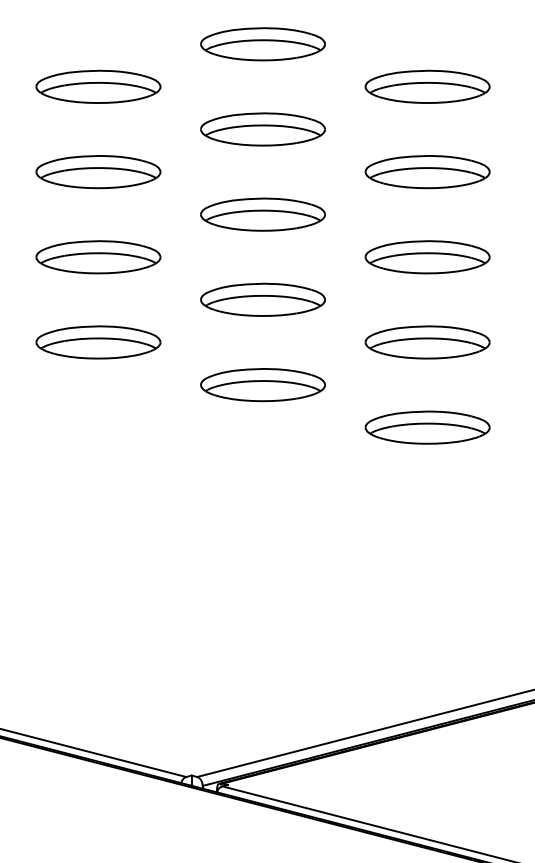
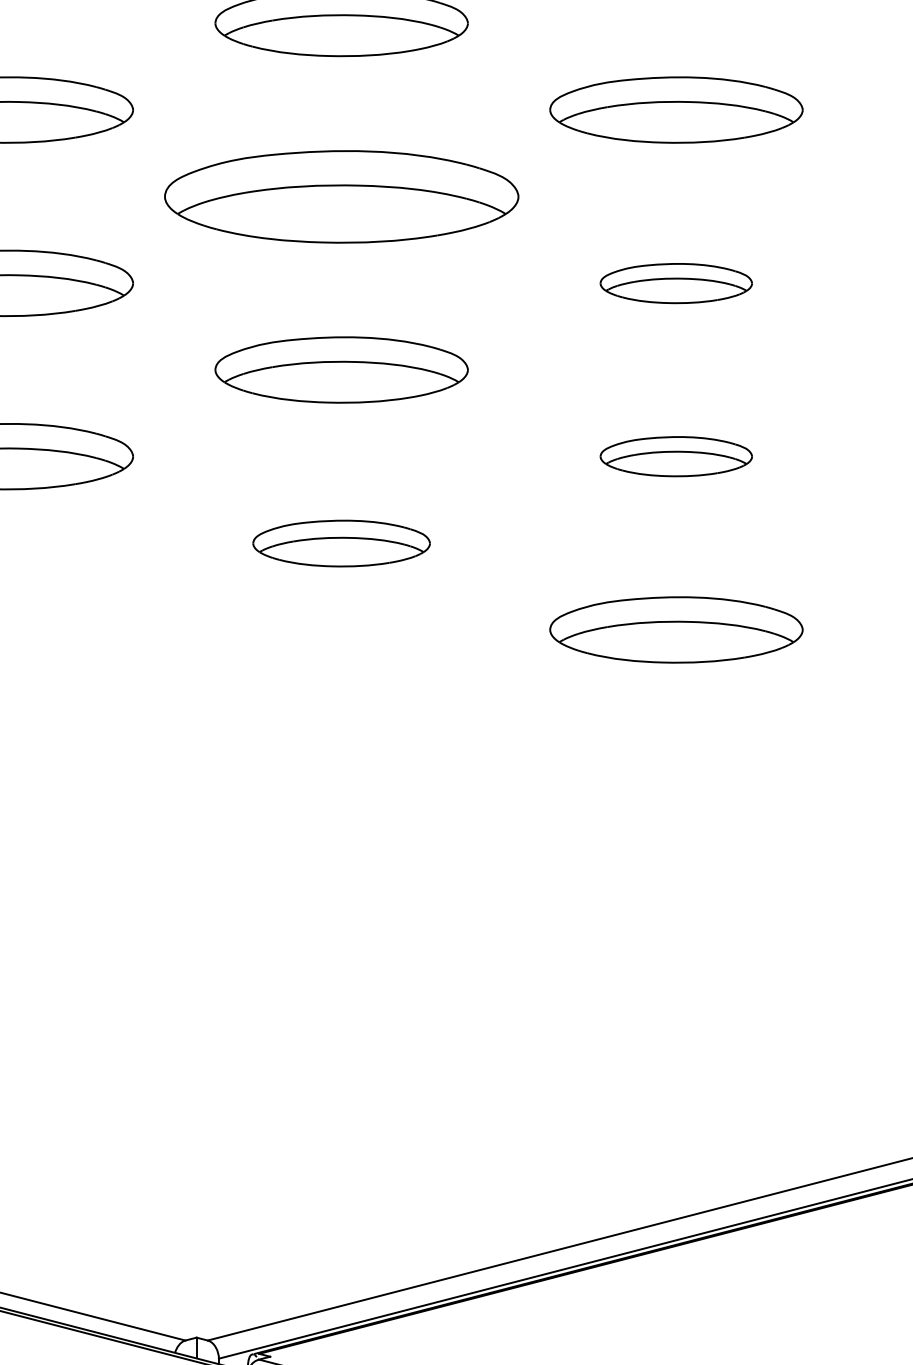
part: (262, 214) -> (340, 196), size x1.4
part: (427, 257) -> (676, 283), size x0.6
part: (427, 342) -> (676, 456), size x0.6
part: (262, 385) -> (340, 544), size x0.7

